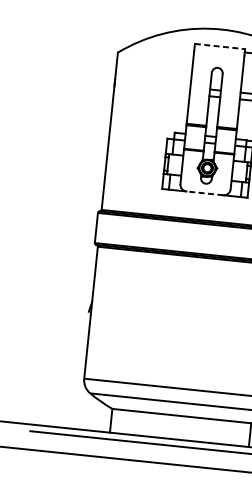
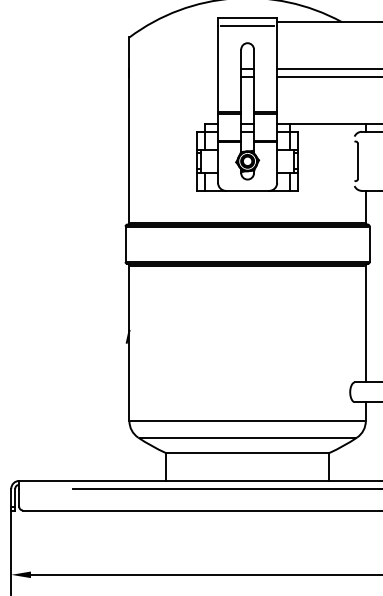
line: (219, 46) -> (247, 18), dashed -> solid
line: (219, 52) -> (247, 25), added
line: (204, 193) -> (247, 190), dashed -> solid

